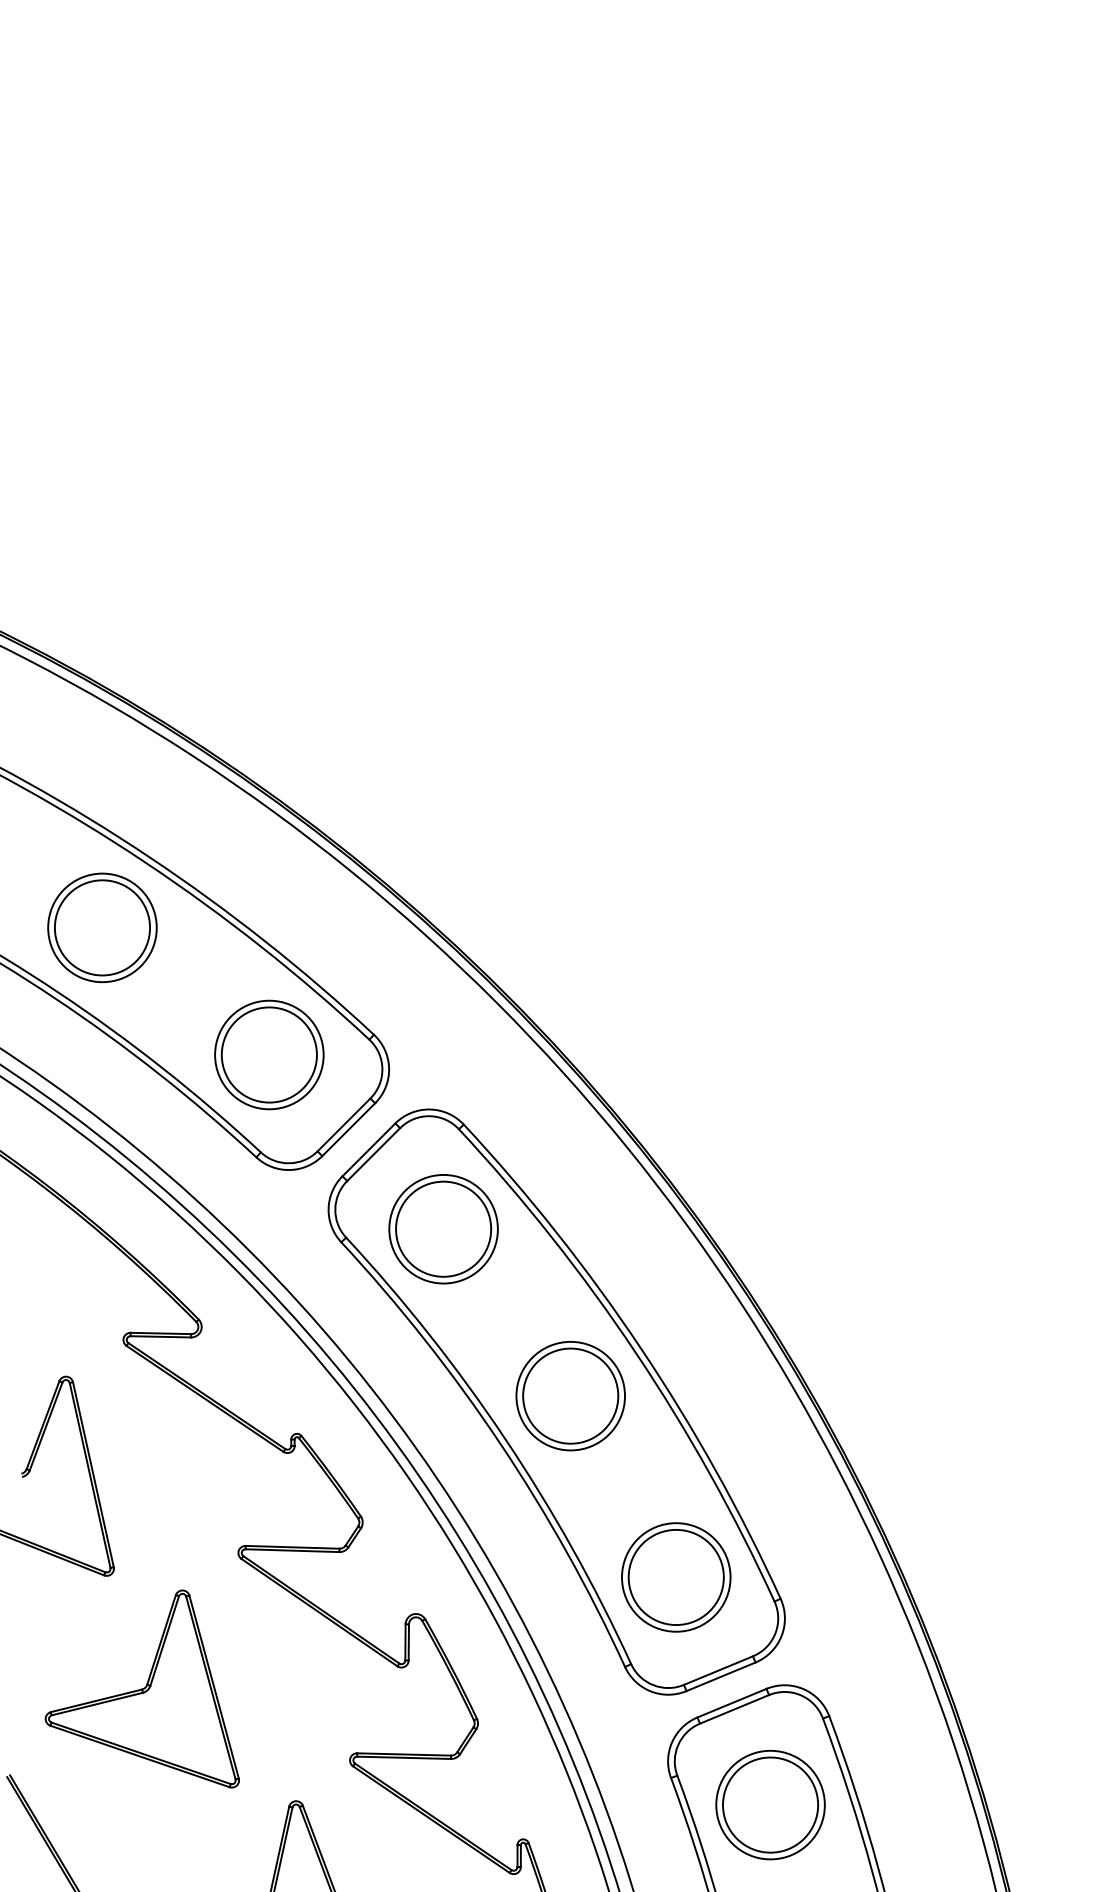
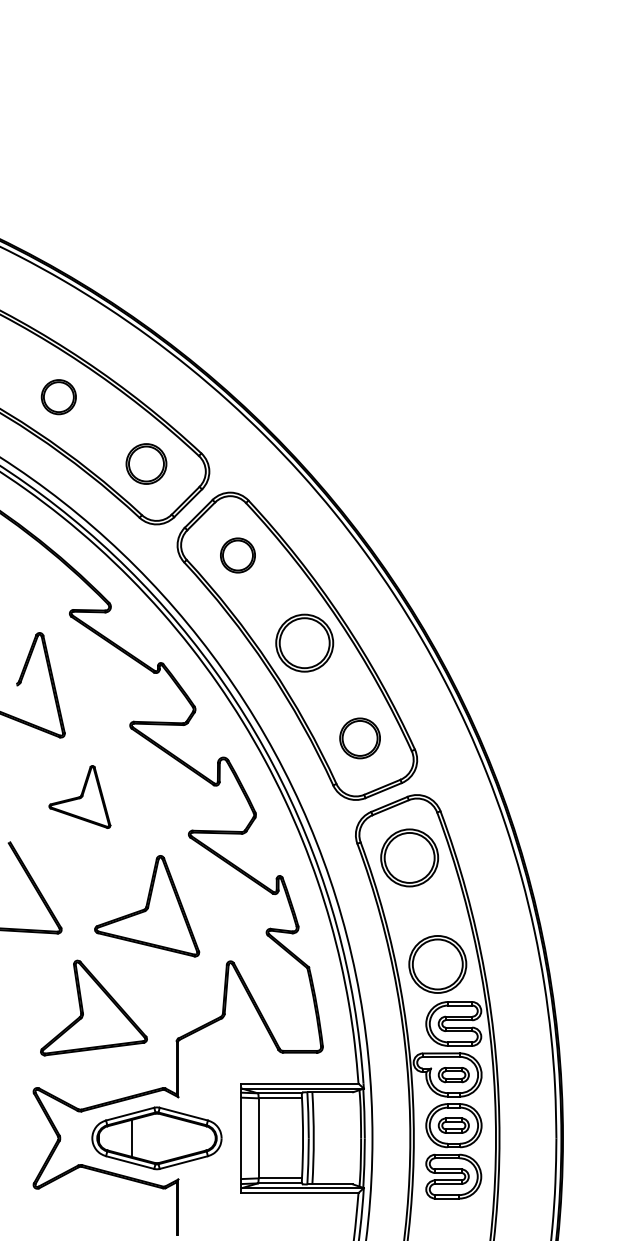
part: (101, 926) -> (58, 396), size x0.6
part: (269, 1053) -> (146, 463), size x0.7
part: (442, 1229) -> (237, 555), size x0.6
part: (675, 1577) -> (359, 738), size x0.7
part: (141, 1688) -> (79, 796), size x0.6

